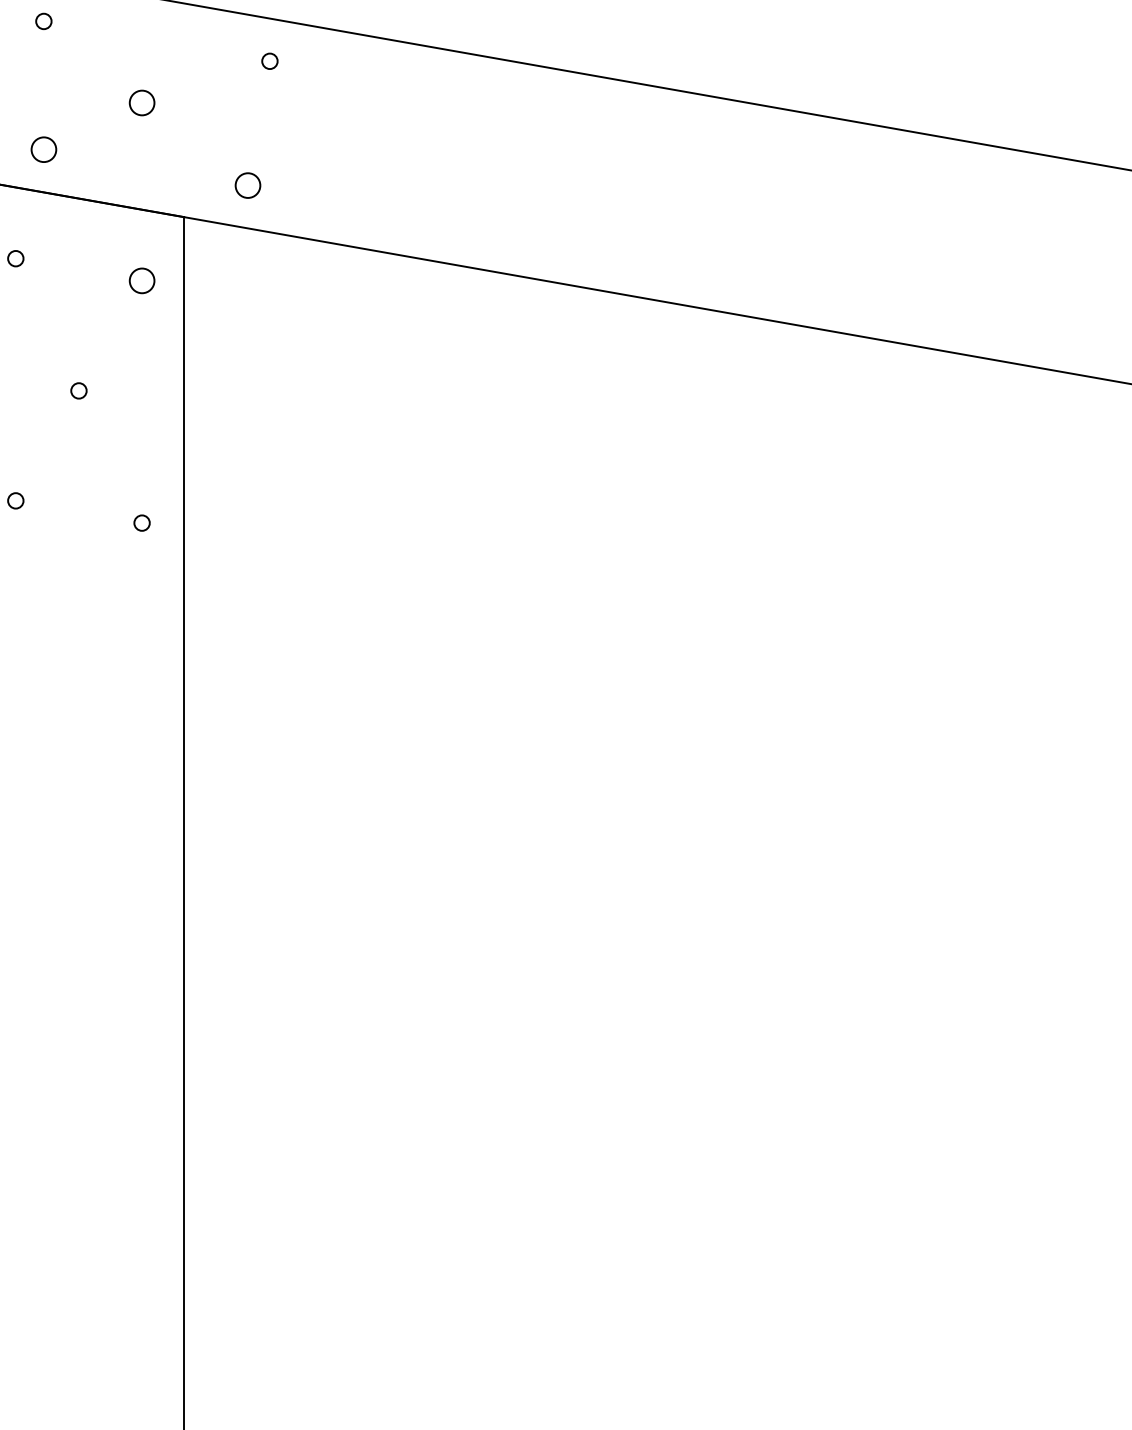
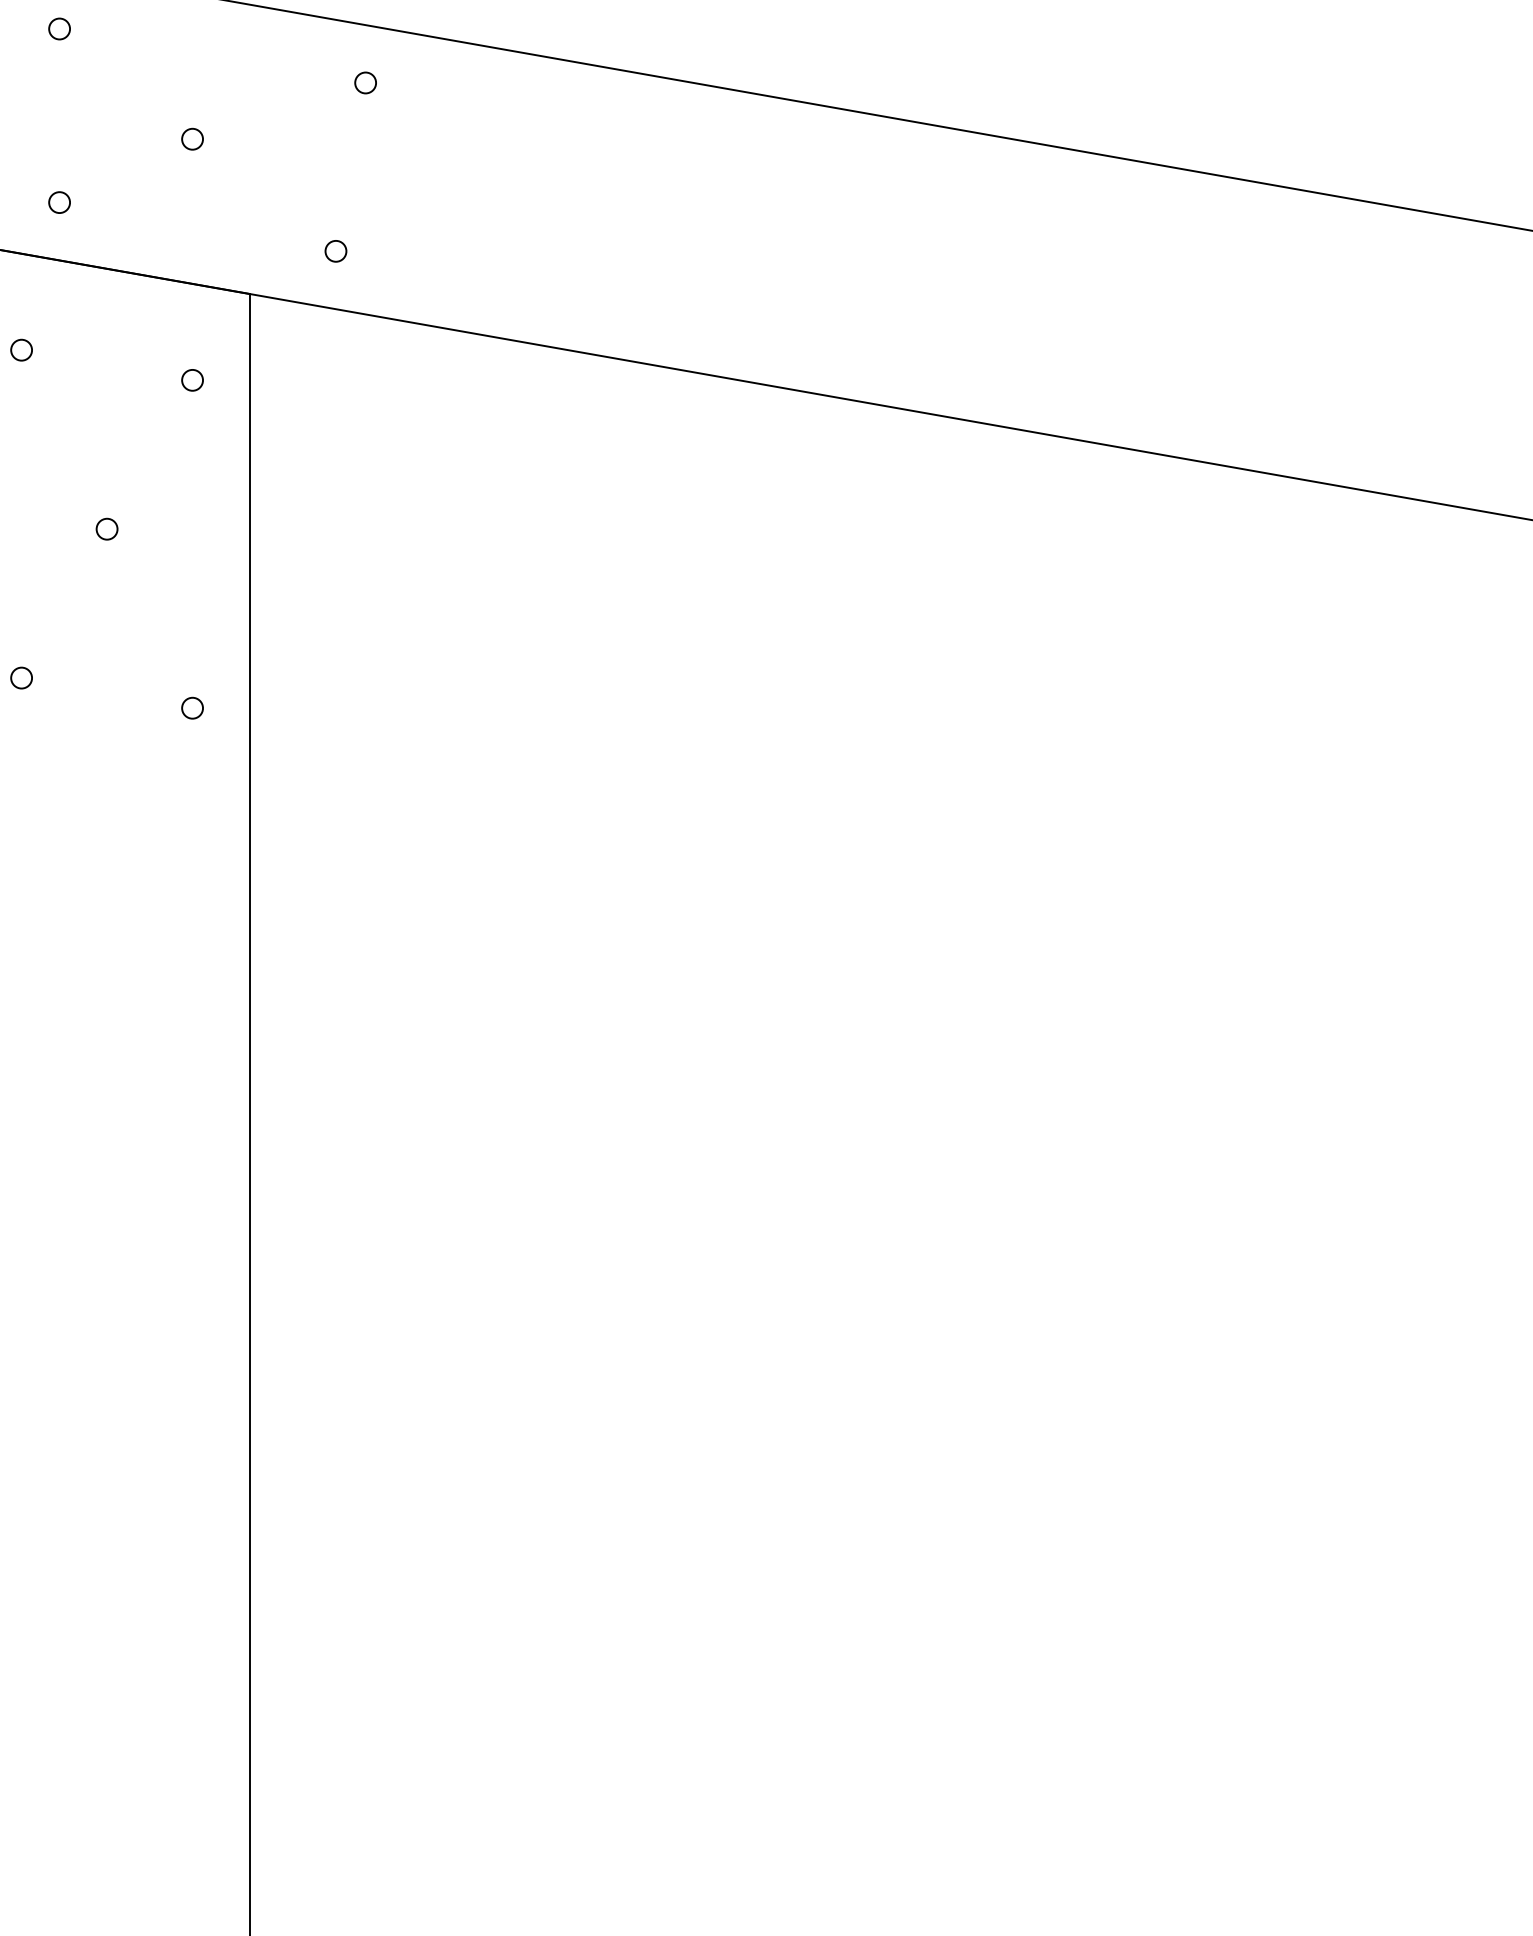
circle: (142, 102) -> (192, 138), size x0.62
circle: (43, 149) -> (59, 202), size x0.62
circle: (247, 185) -> (335, 251), size x0.62
circle: (142, 281) -> (192, 380), size x0.62

